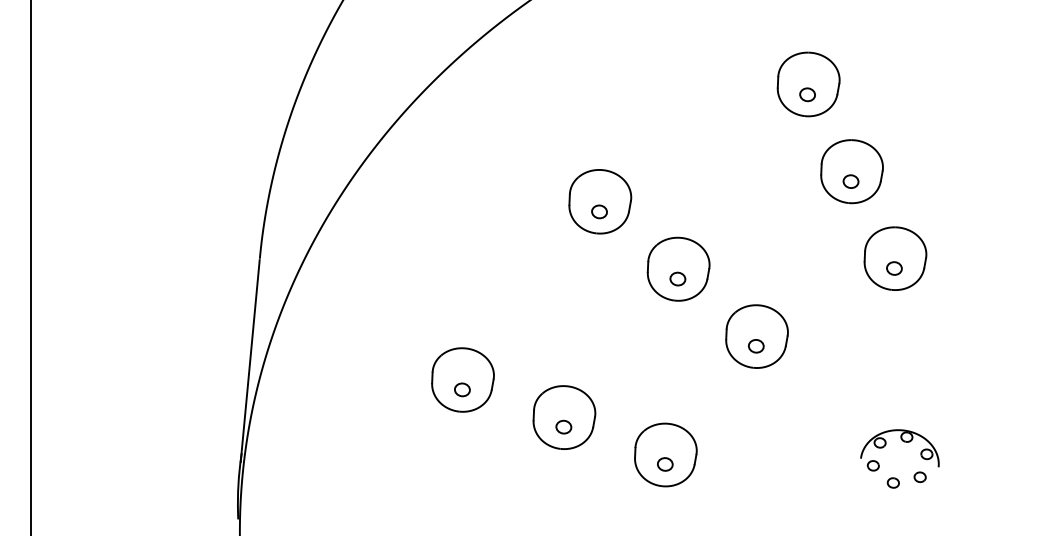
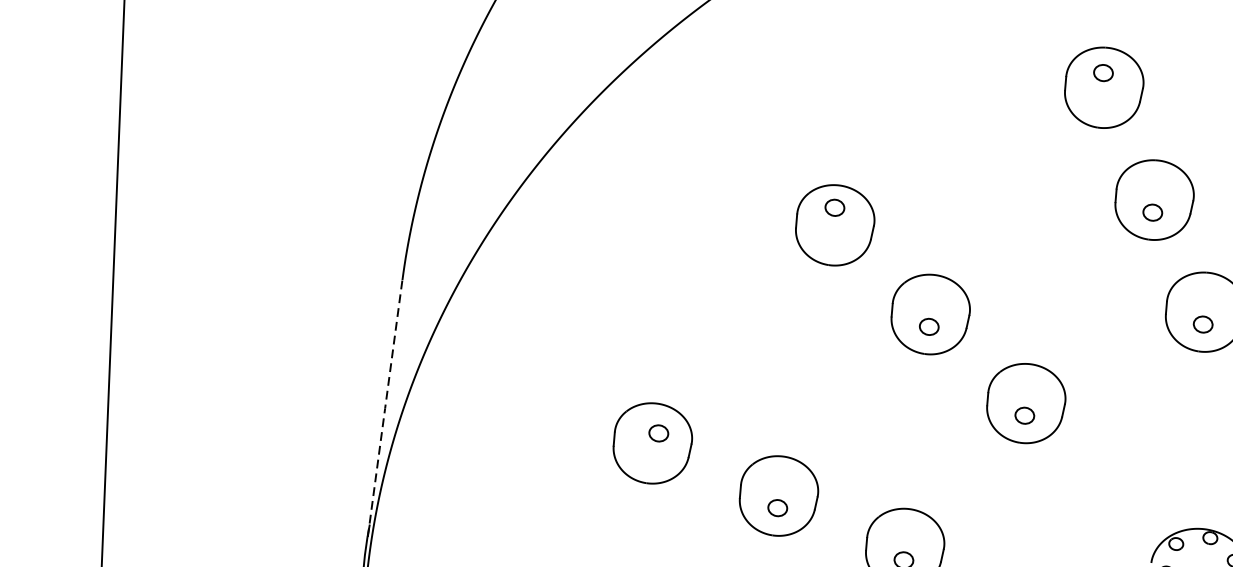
part: (807, 94) -> (1103, 72), moved
part: (599, 211) -> (834, 207), moved
line: (250, 360) -> (385, 408), solid -> dashed
part: (462, 389) -> (658, 432), moved

